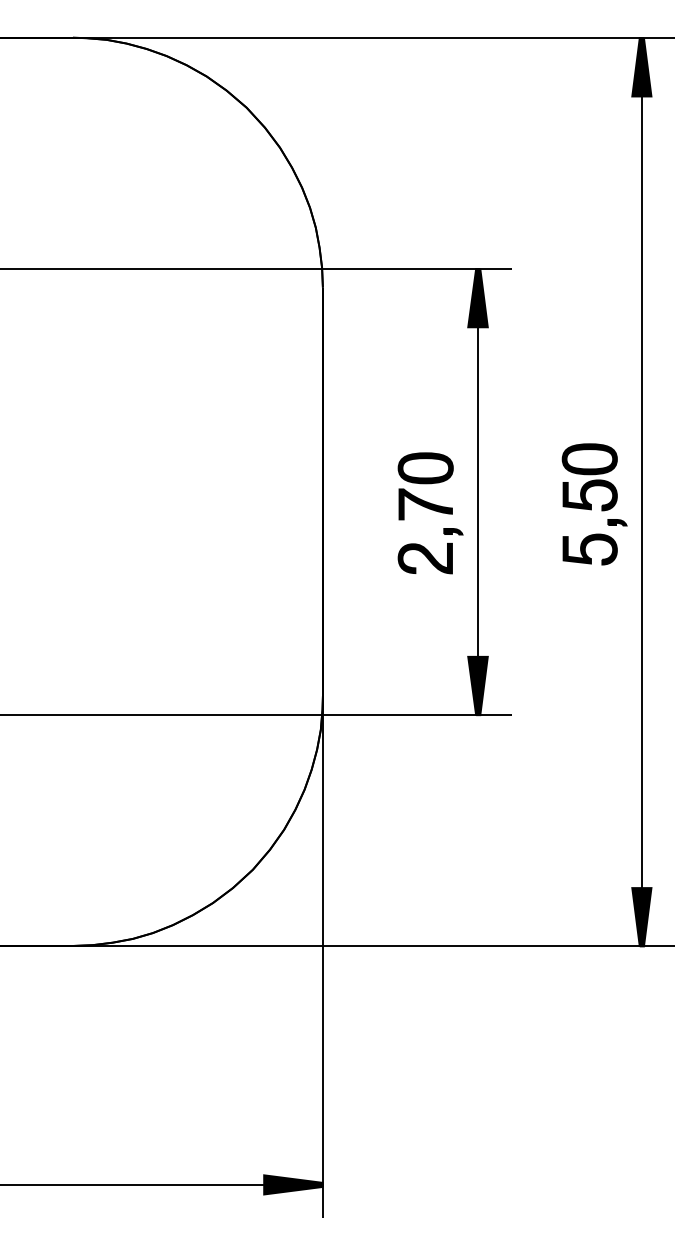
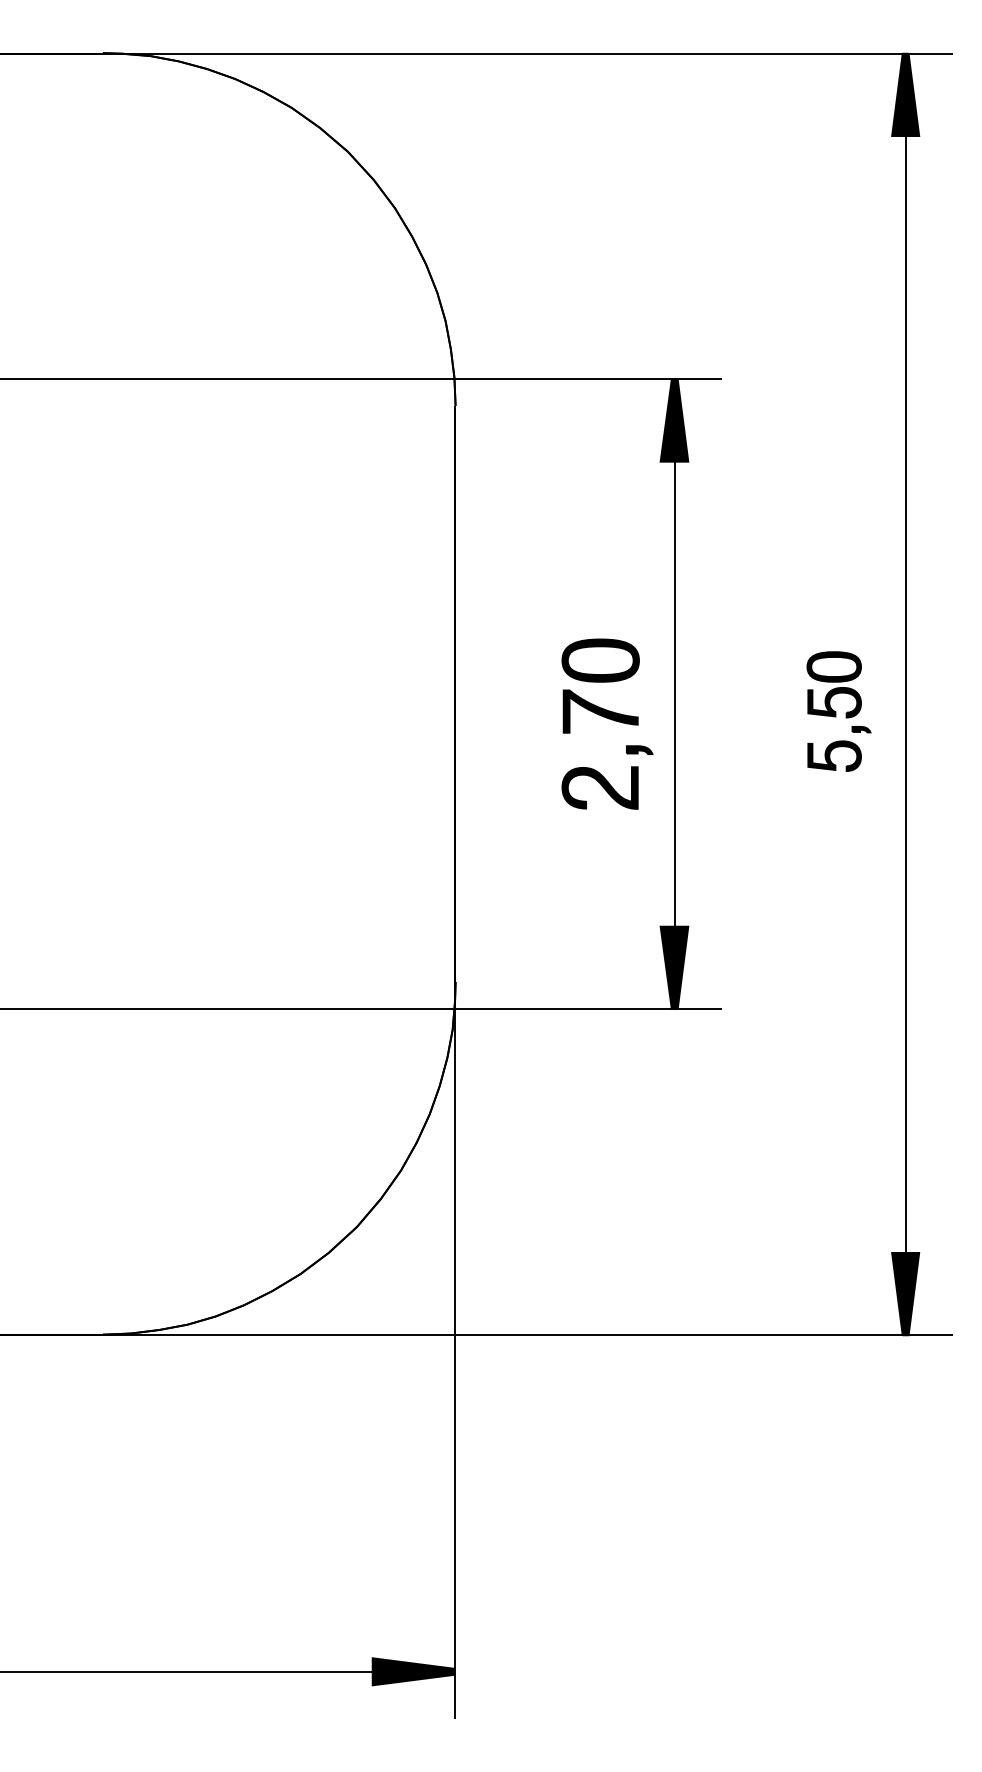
part: (594, 504) -> (838, 711), size x0.7

